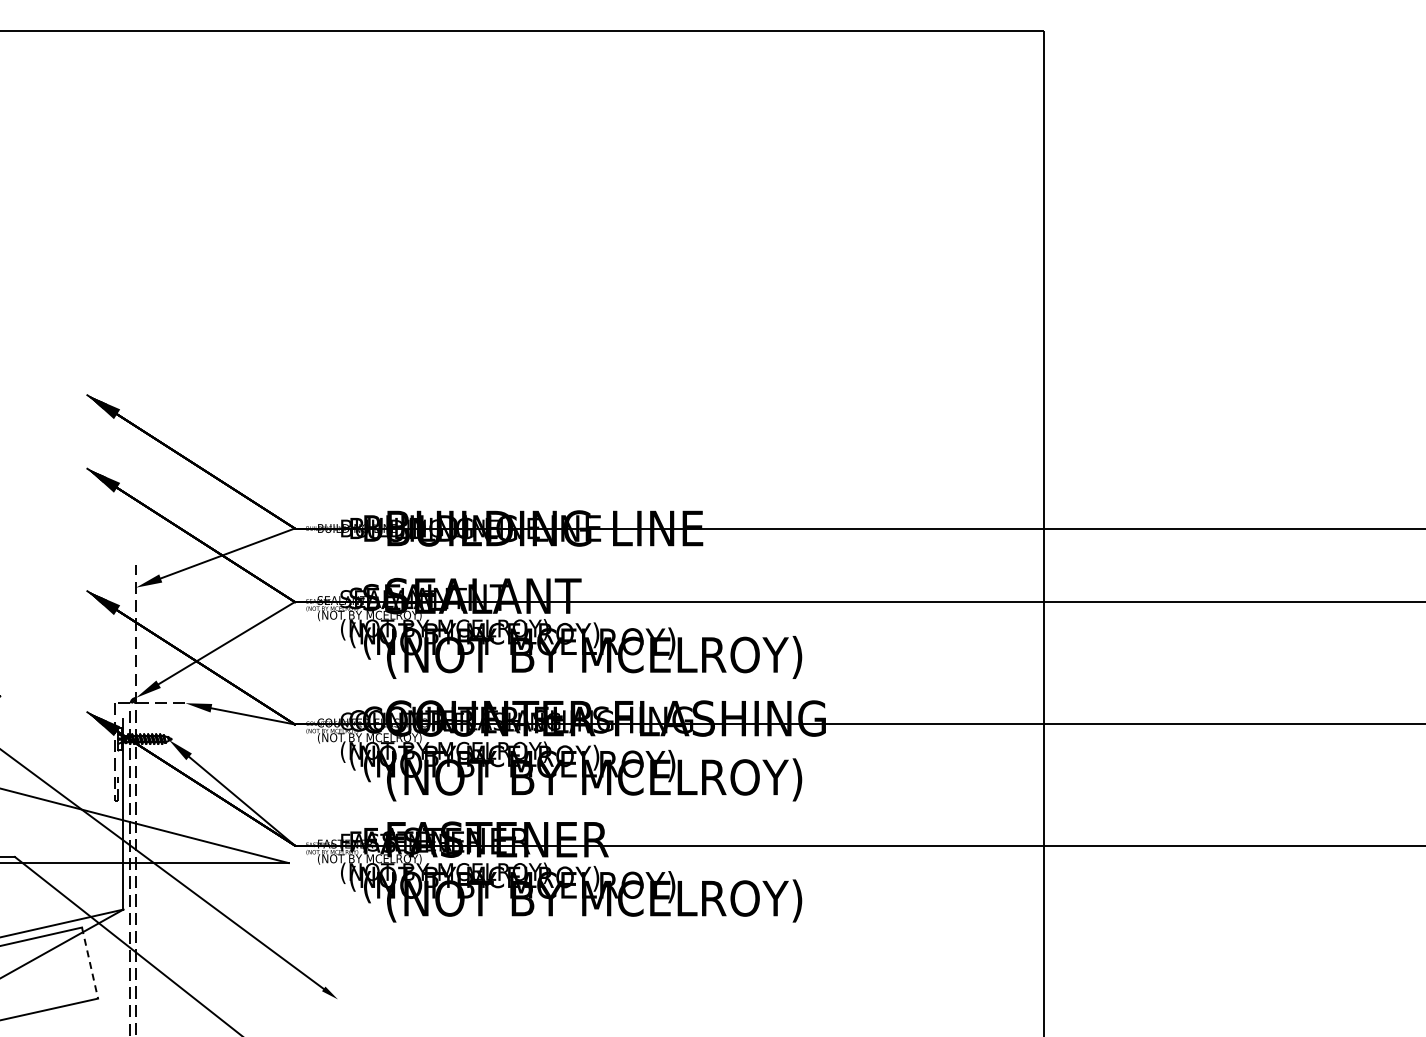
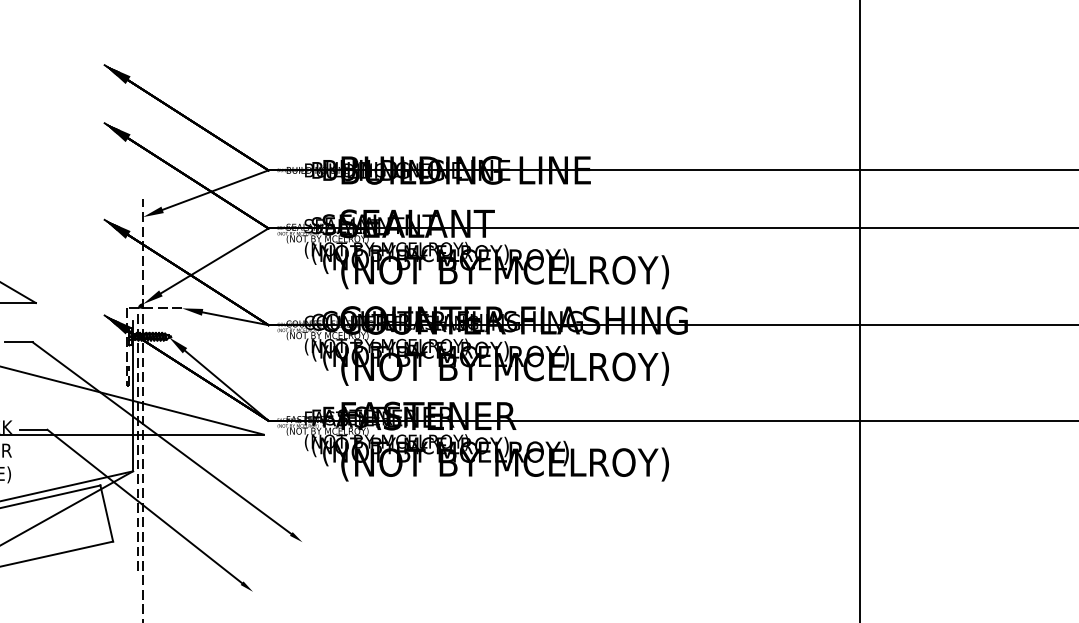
line: (90, 962) -> (107, 513), dashed -> solid

